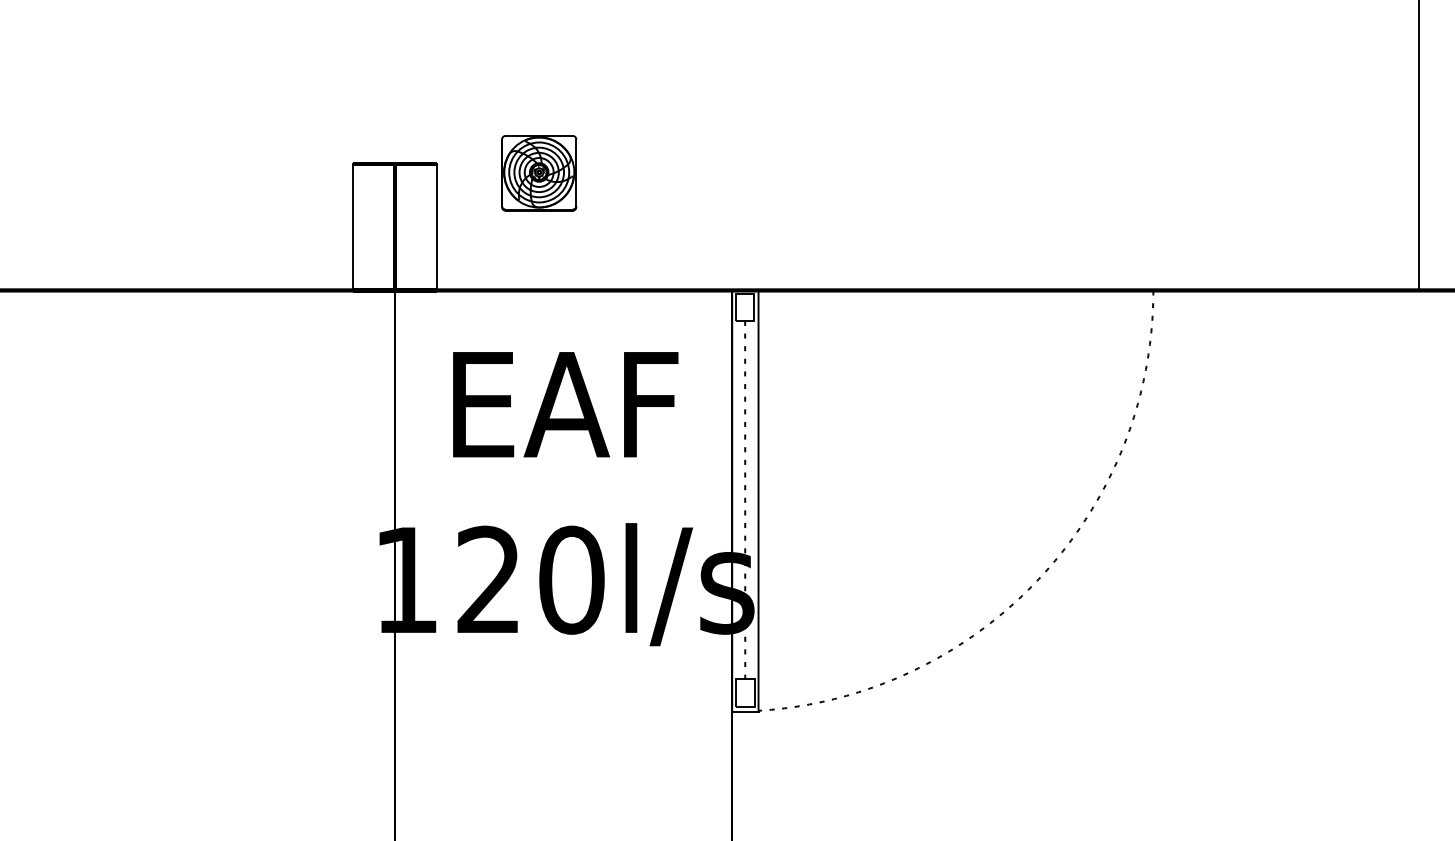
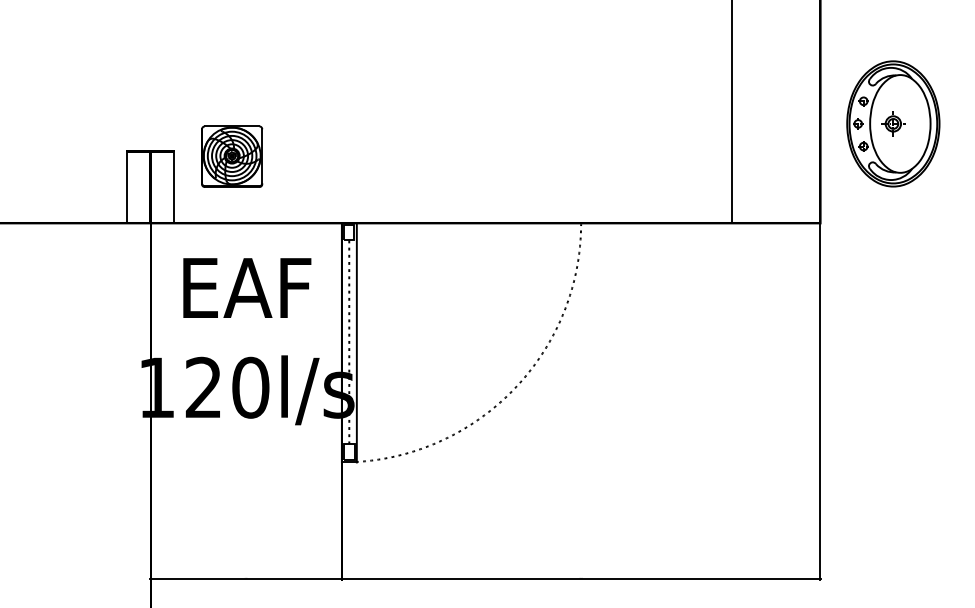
part: (539, 173) -> (232, 156), size x1.43

